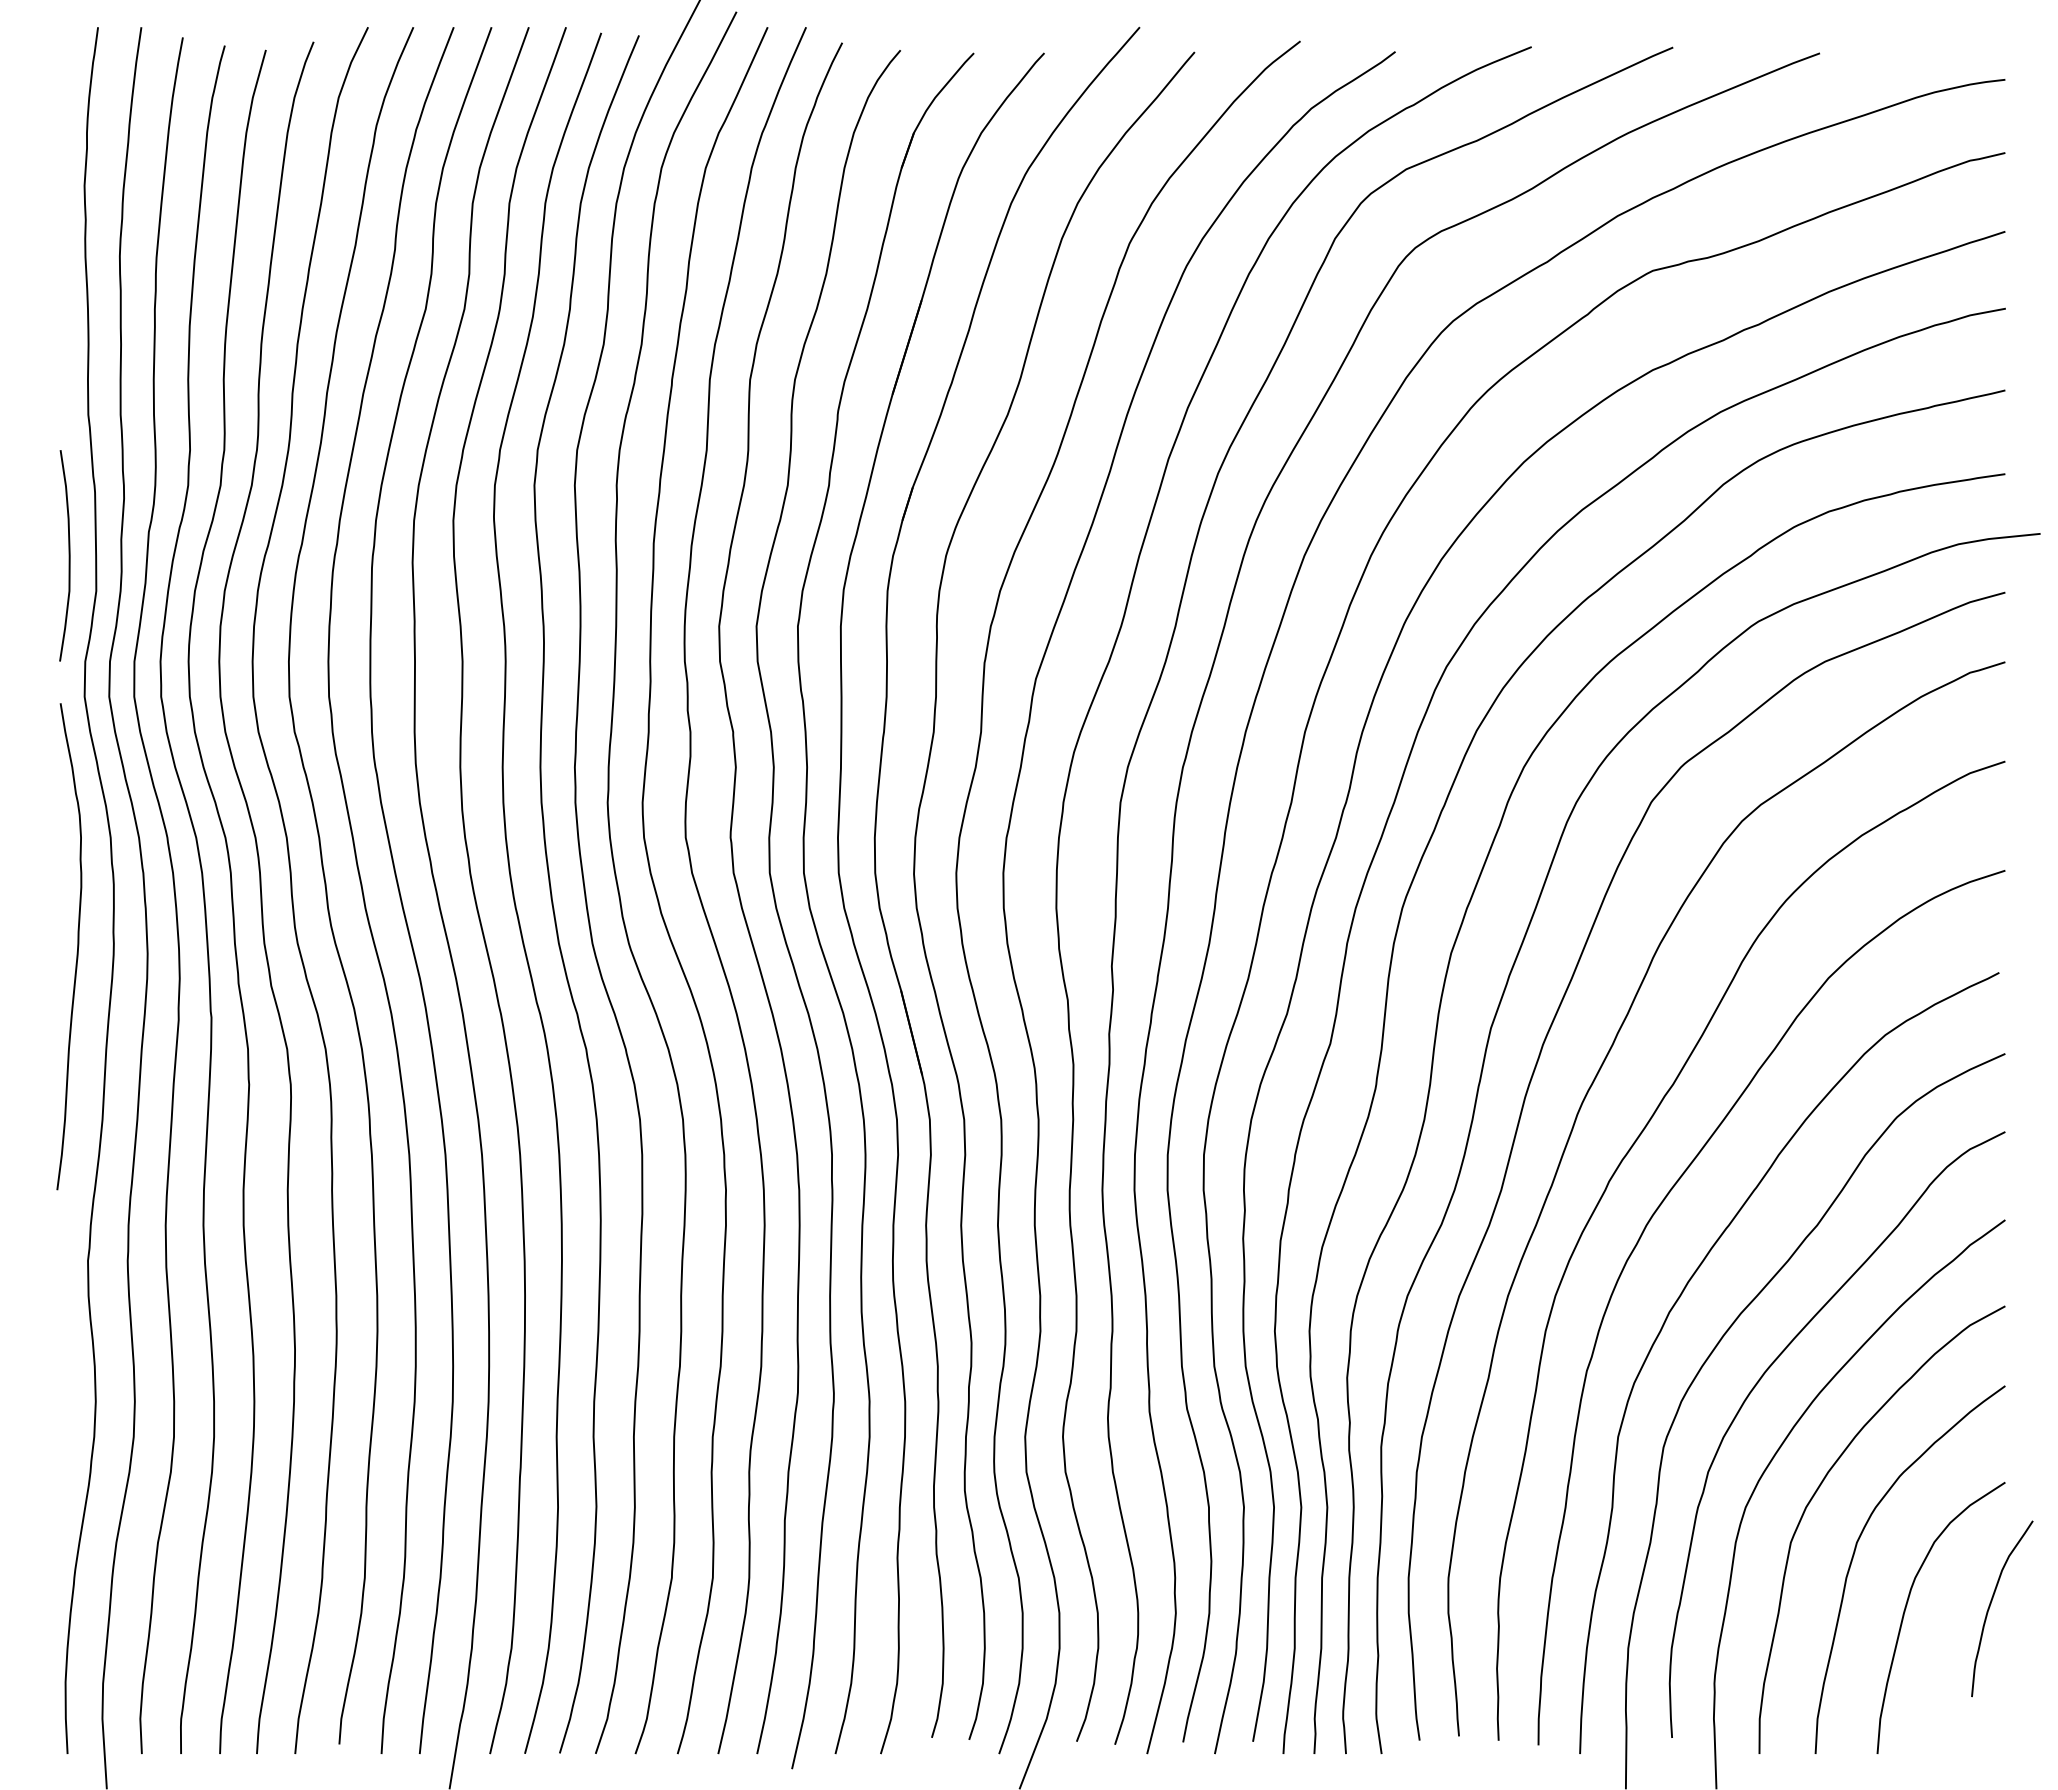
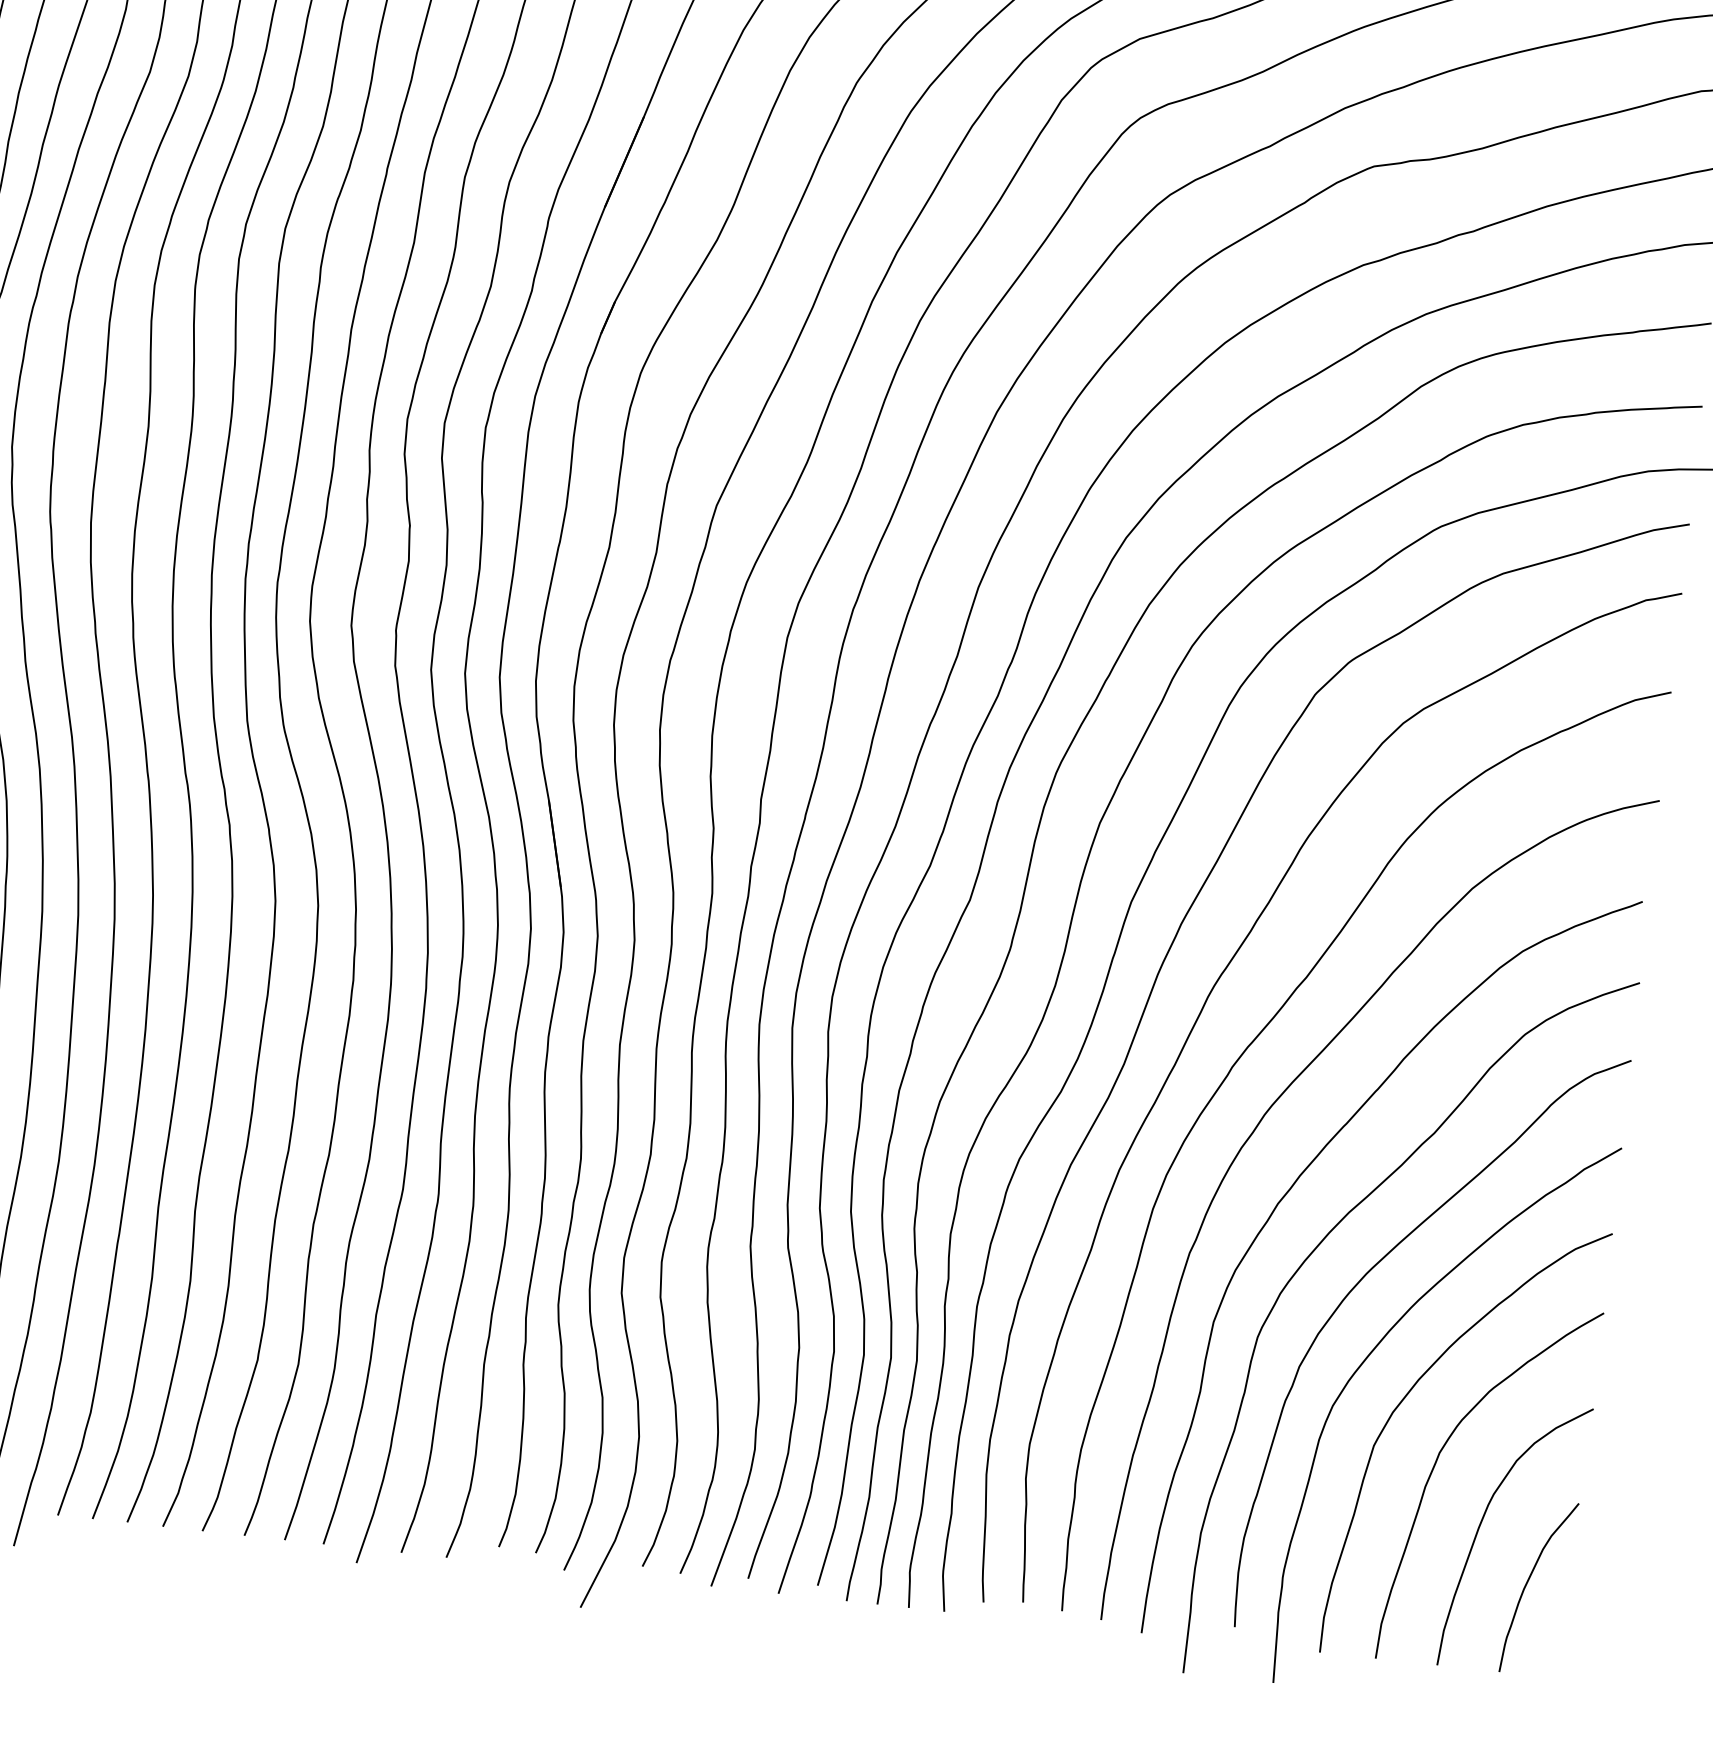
curve: (1991, 1604) -> (1528, 1582), moved

